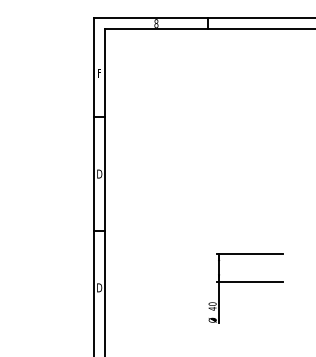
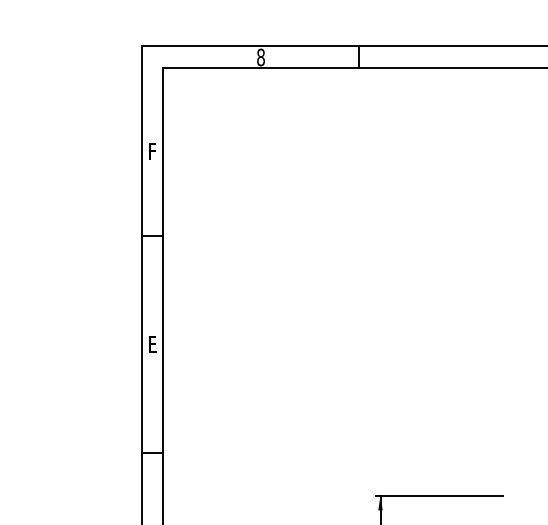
text: (99, 173) -> (152, 343), D -> E

